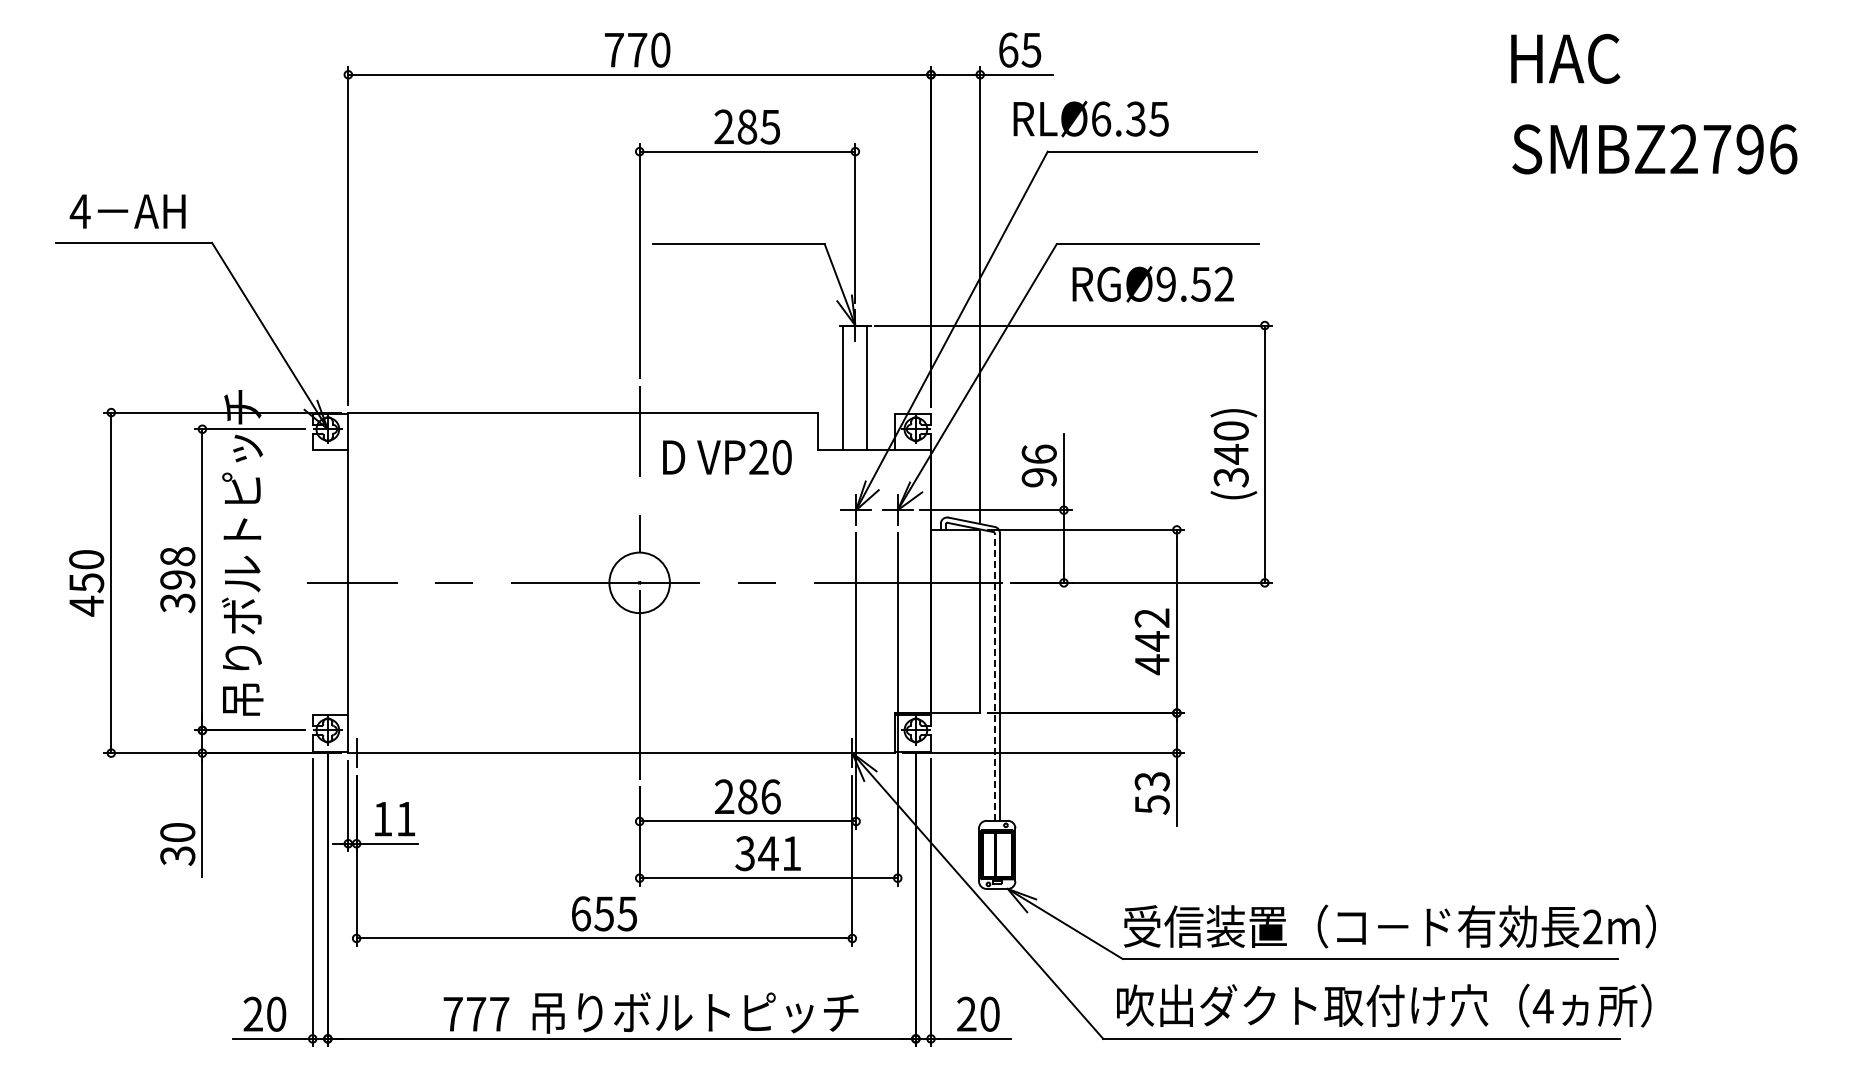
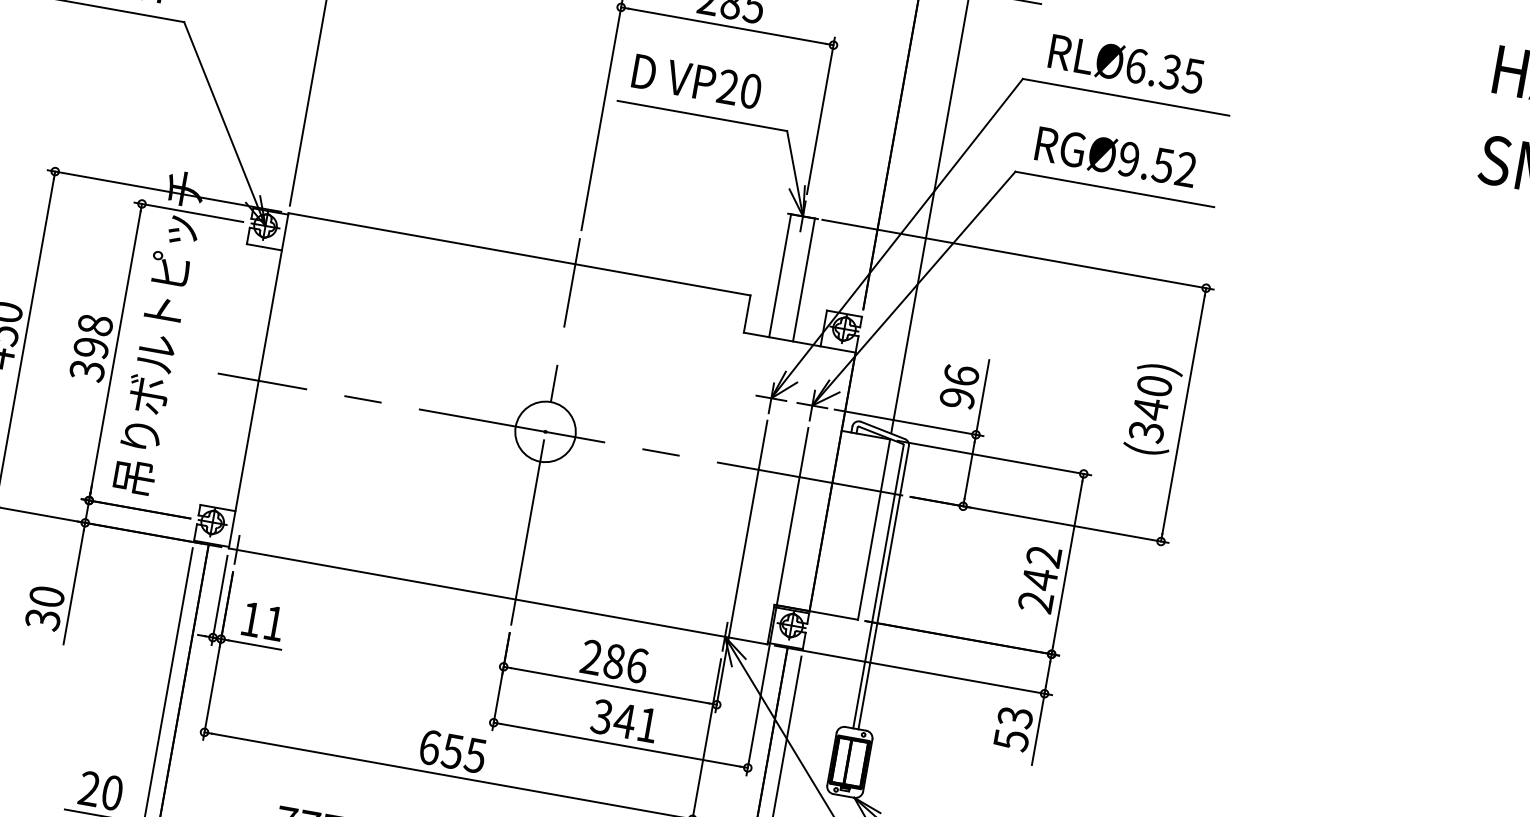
text: (1090, 118) -> (1125, 63), moved
text: (1152, 284) -> (1115, 157), moved
text: (727, 457) -> (697, 81), moved
text: (1151, 664) -> (1035, 602), 442 -> 242
line: (994, 676) -> (878, 586), dashed -> solid

